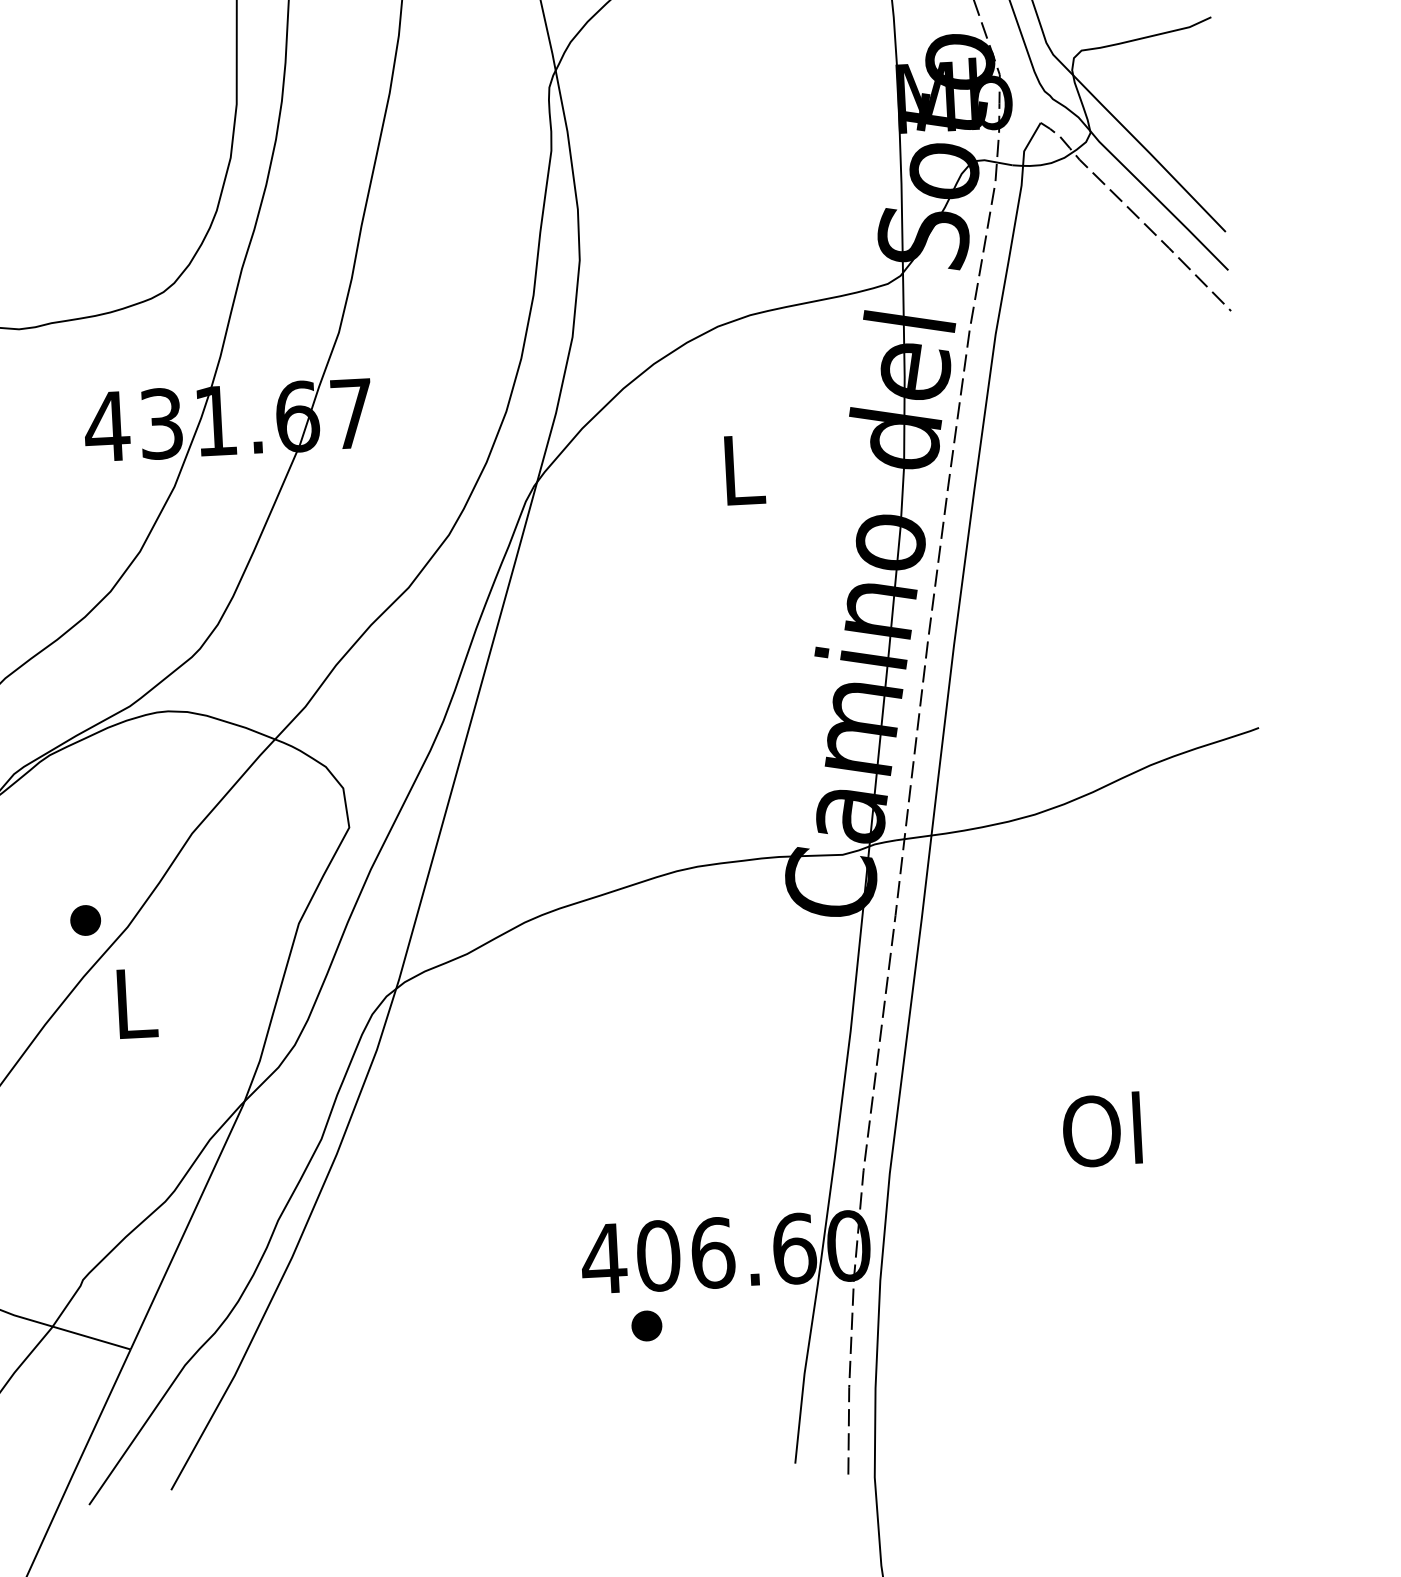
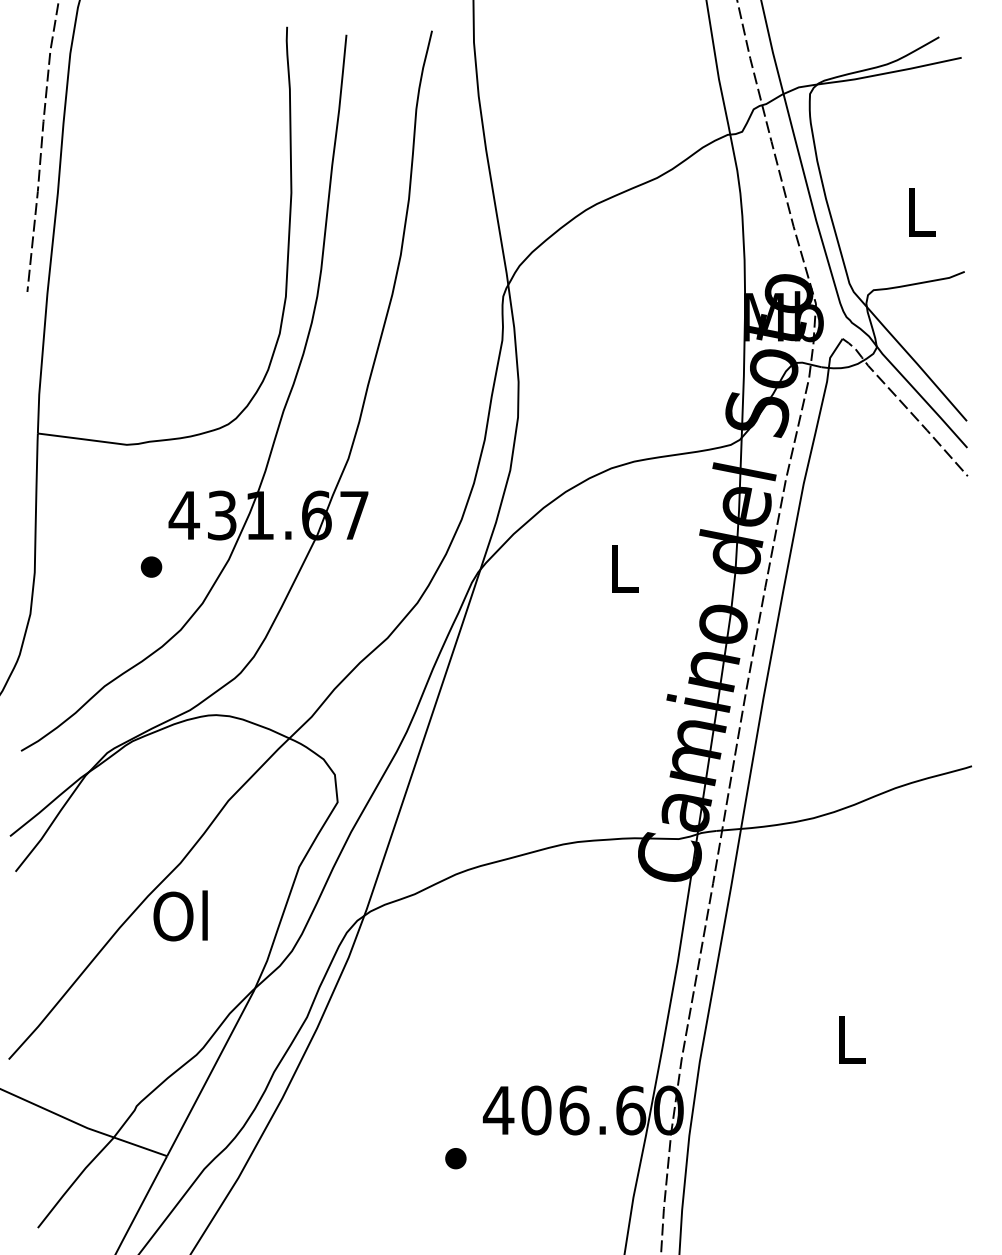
part: (85, 919) -> (151, 566), moved
text: (131, 1002) -> (180, 915), L -> Ol
text: (1101, 1128) -> (848, 1038), Ol -> L
part: (646, 1325) -> (455, 1158), moved

